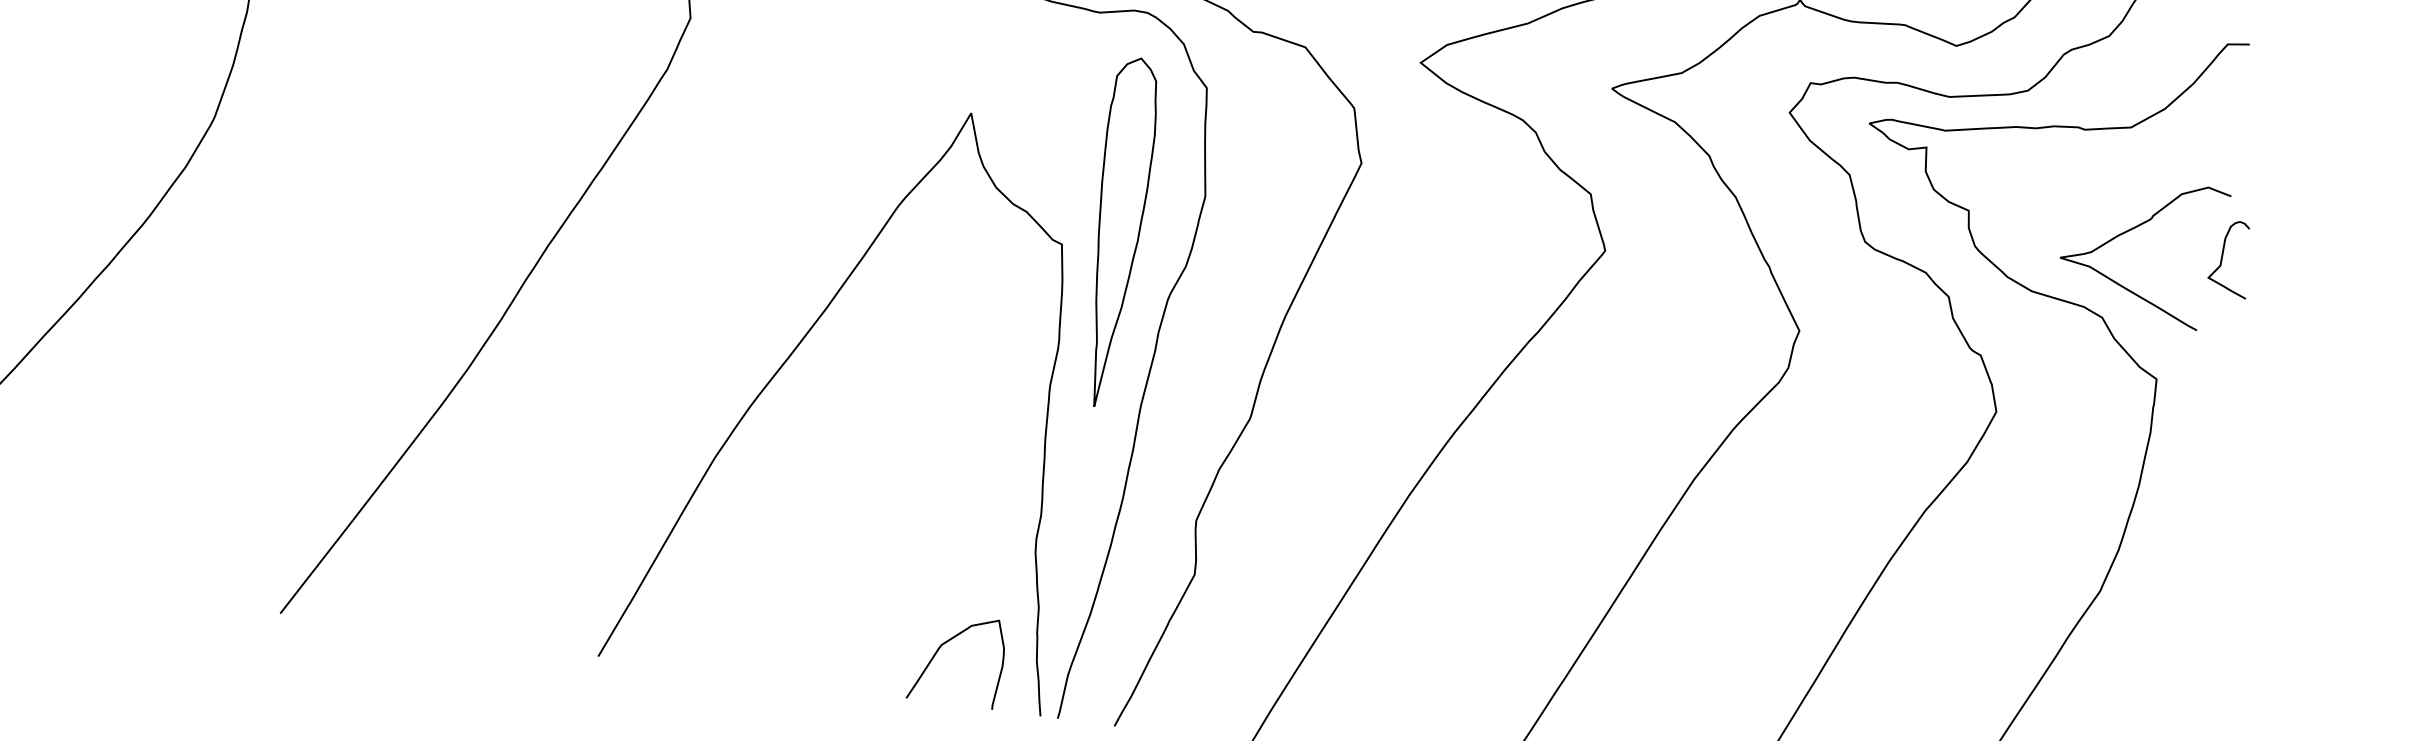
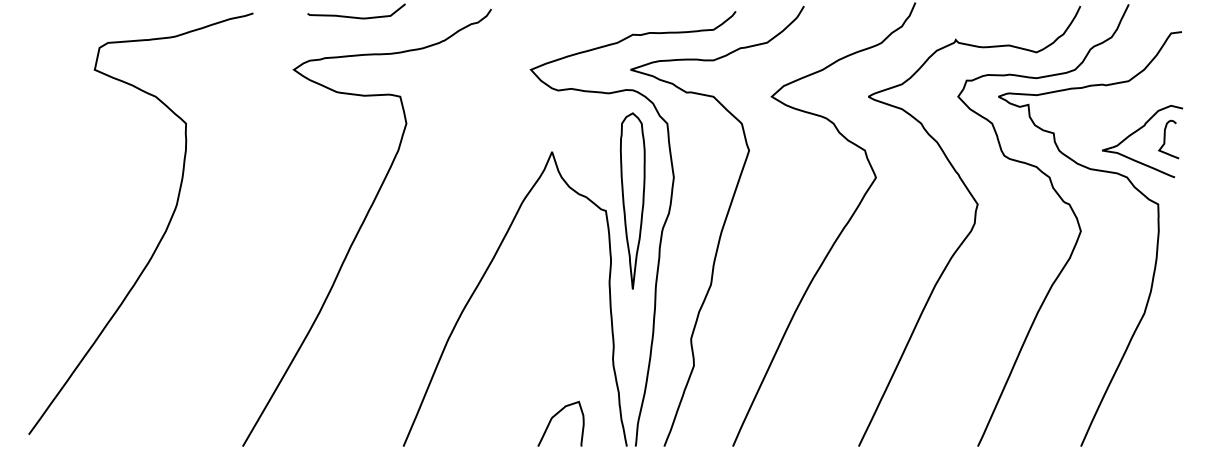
curve: (2223, 257) -> (1165, 139), moved
curve: (946, 645) -> (554, 417), moved

